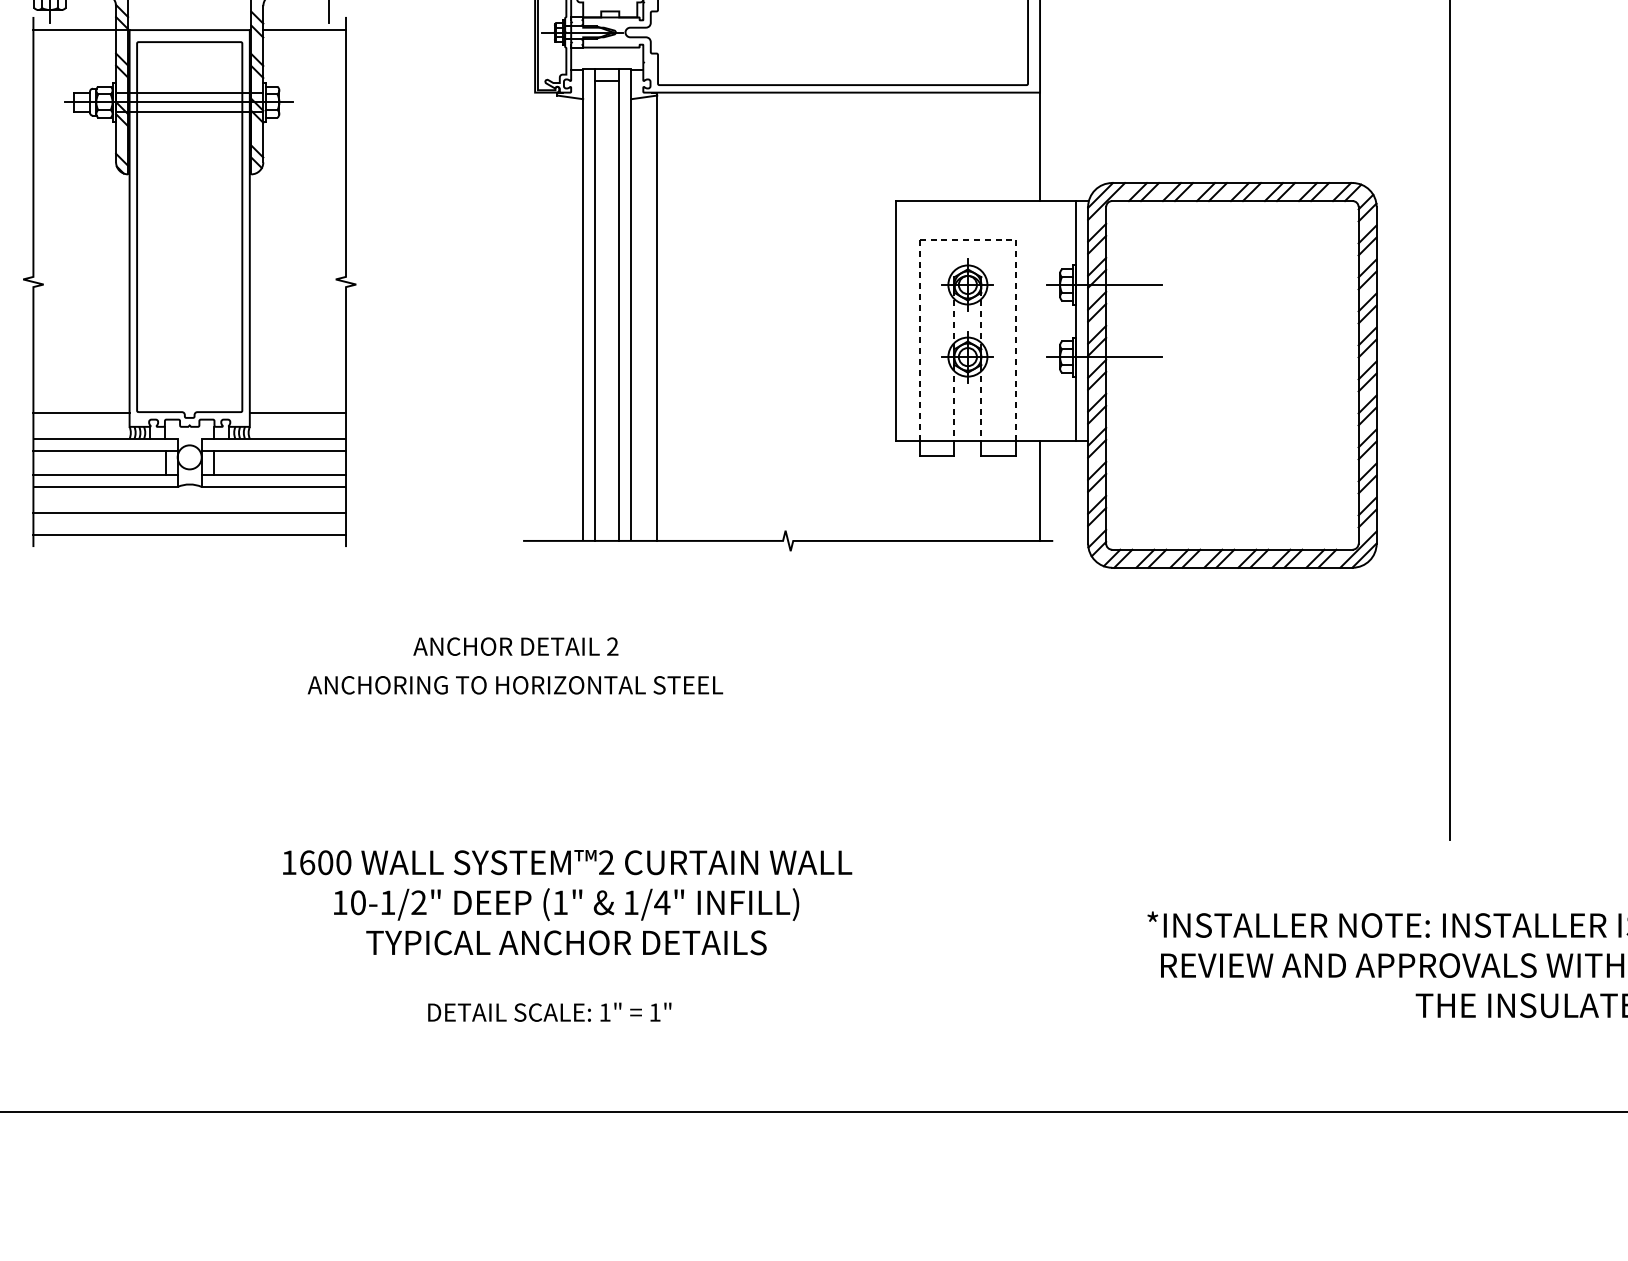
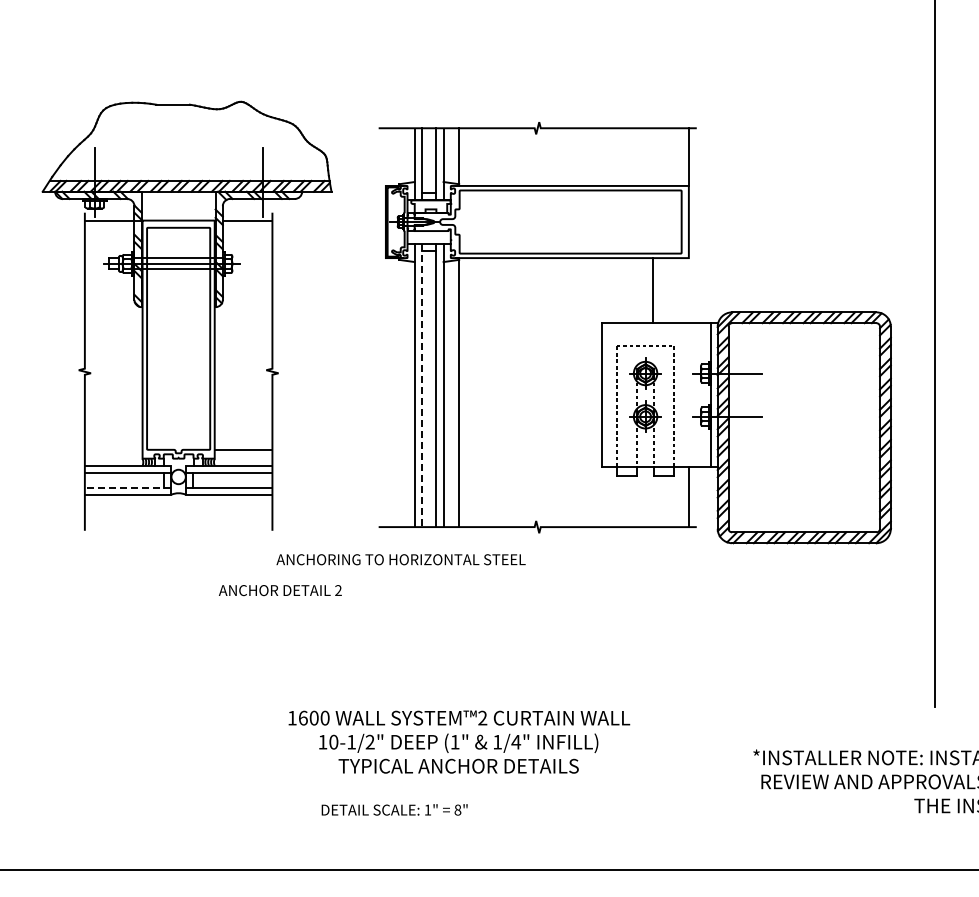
line: (1039, 146) -> (652, 290), moved
line: (594, 304) -> (421, 385), solid -> dashed
line: (81, 413) -> (113, 450), removed
line: (104, 474) -> (127, 487), solid -> dashed
line: (189, 513) -> (178, 510), removed
line: (189, 534) -> (178, 523), removed
text: (516, 646) -> (280, 590), moved
text: (514, 684) -> (400, 559), moved
text: (567, 901) -> (459, 741), moved
text: (654, 1011) -> (457, 809), 1" -> 8"

